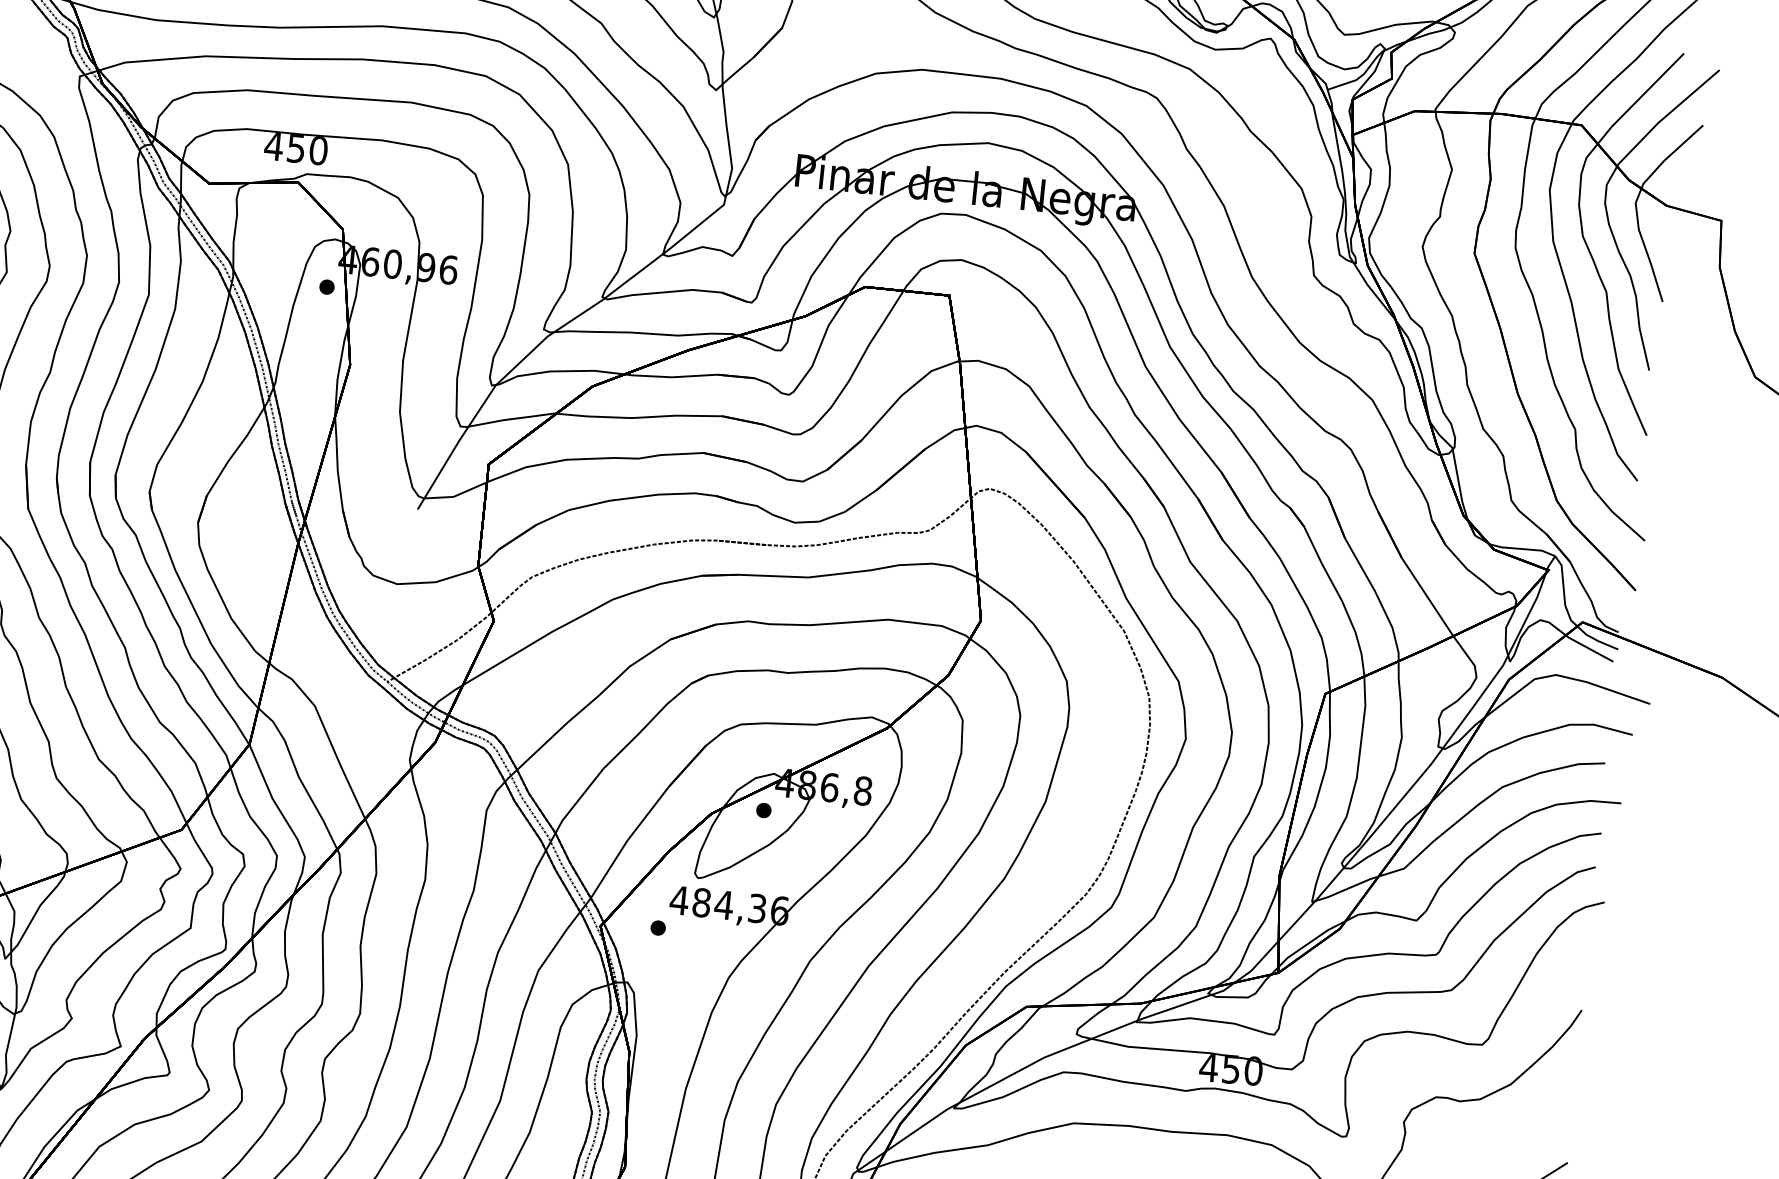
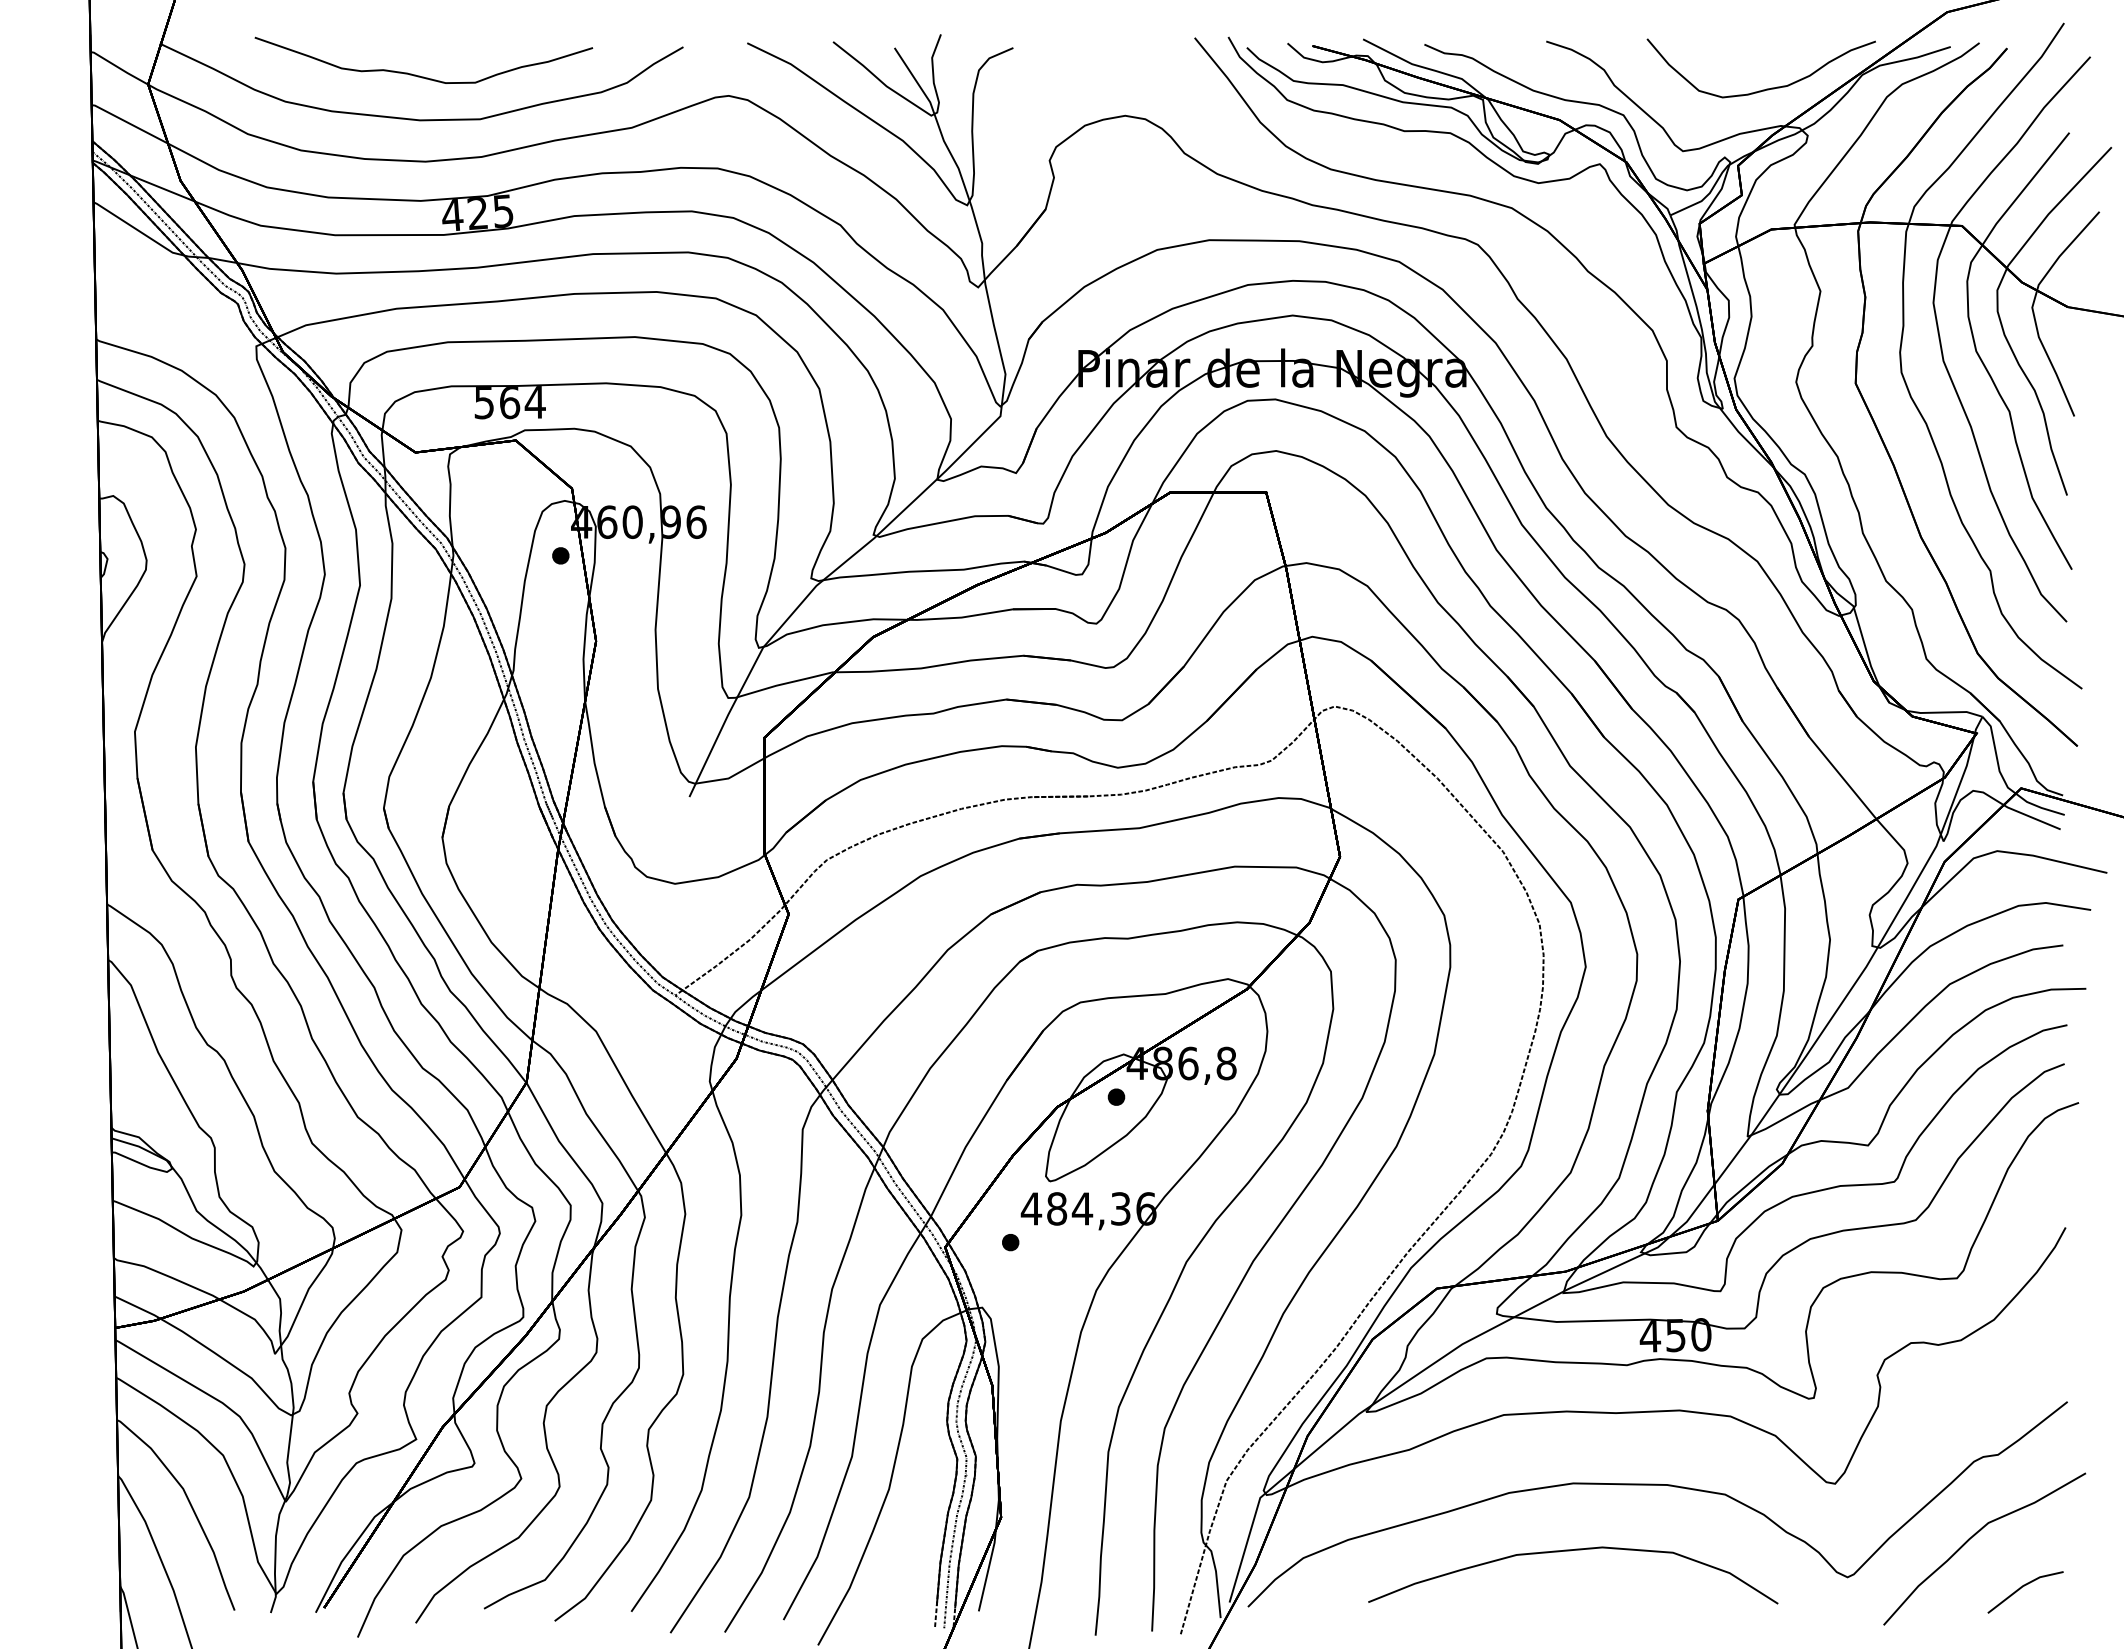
text: (296, 148) -> (509, 402), 450 -> 564

